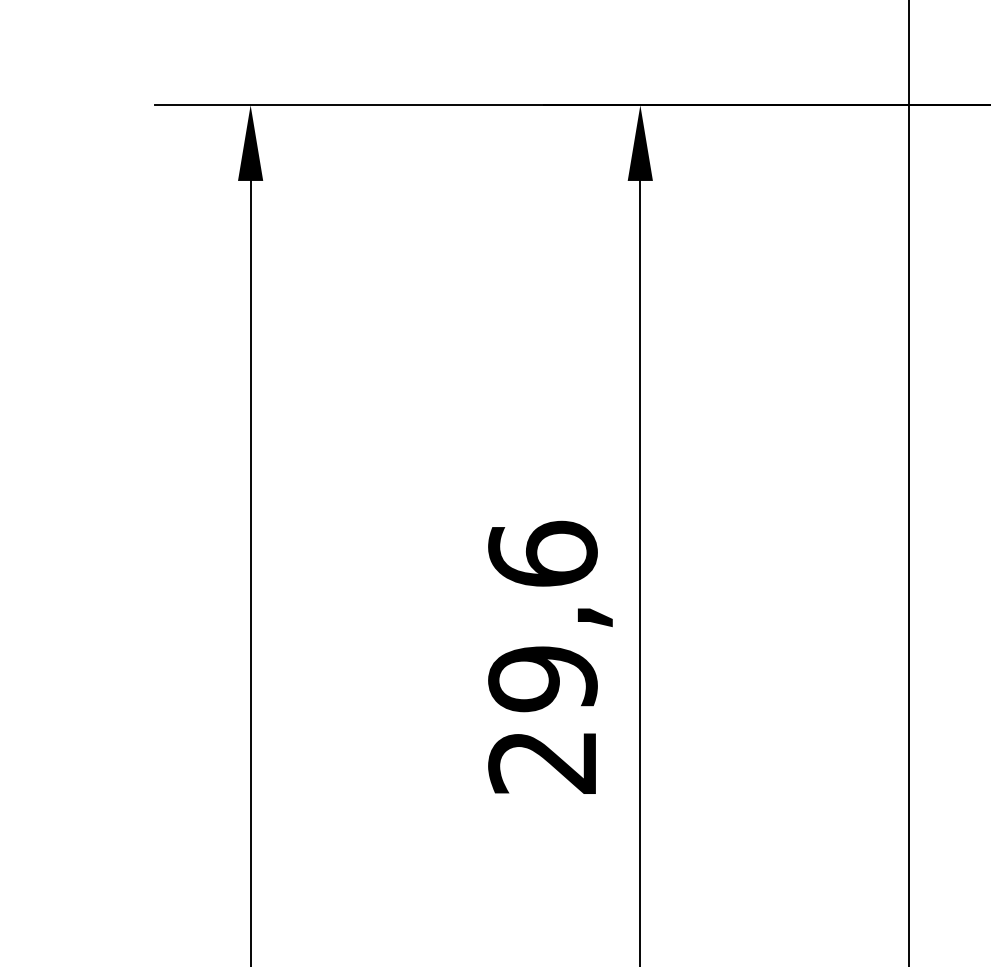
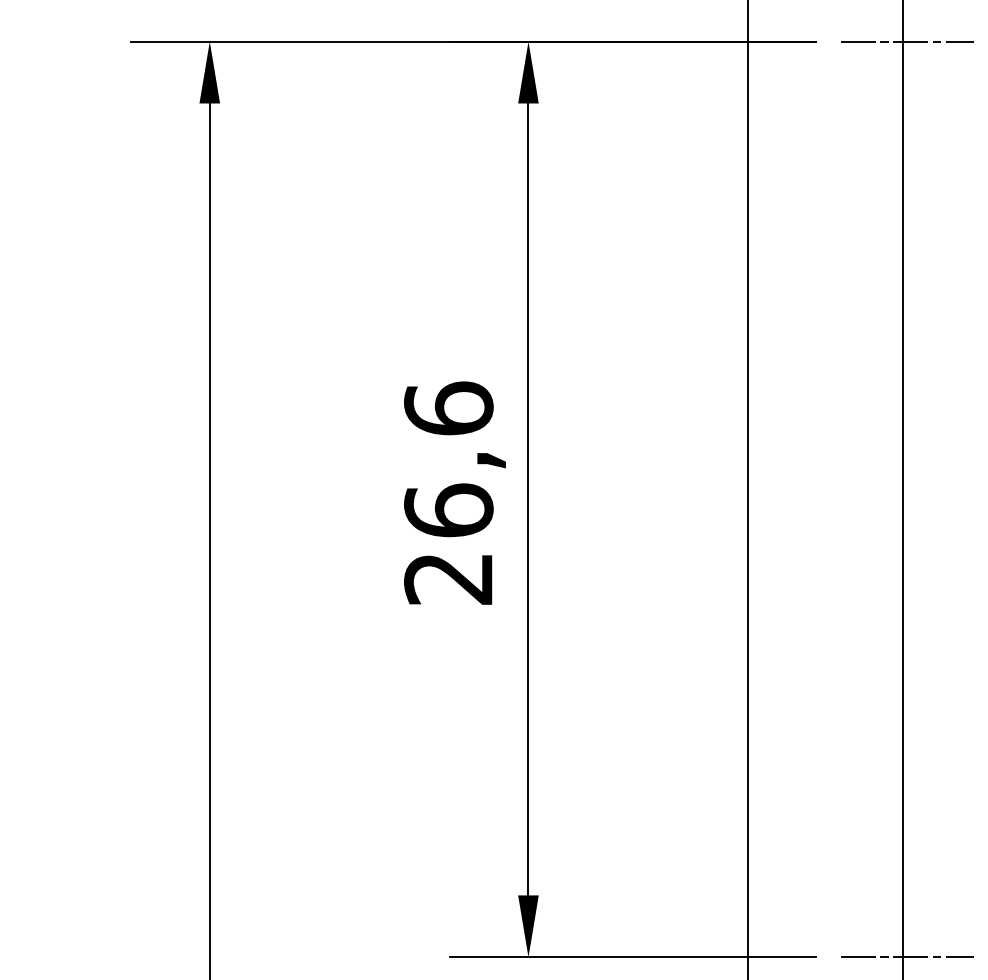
text: (542, 678) -> (448, 510), 29,6 -> 26,6

